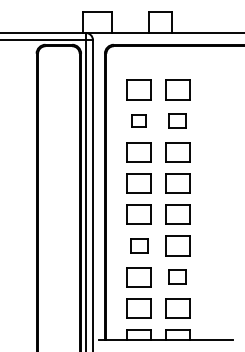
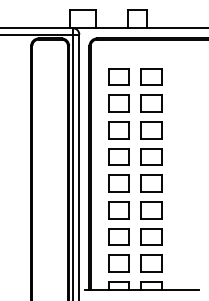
part: (138, 120) -> (118, 103), size x1.67
part: (177, 120) -> (151, 103), size x1.43
part: (138, 246) -> (118, 210), size x1.43
part: (177, 276) -> (151, 236), size x1.43

